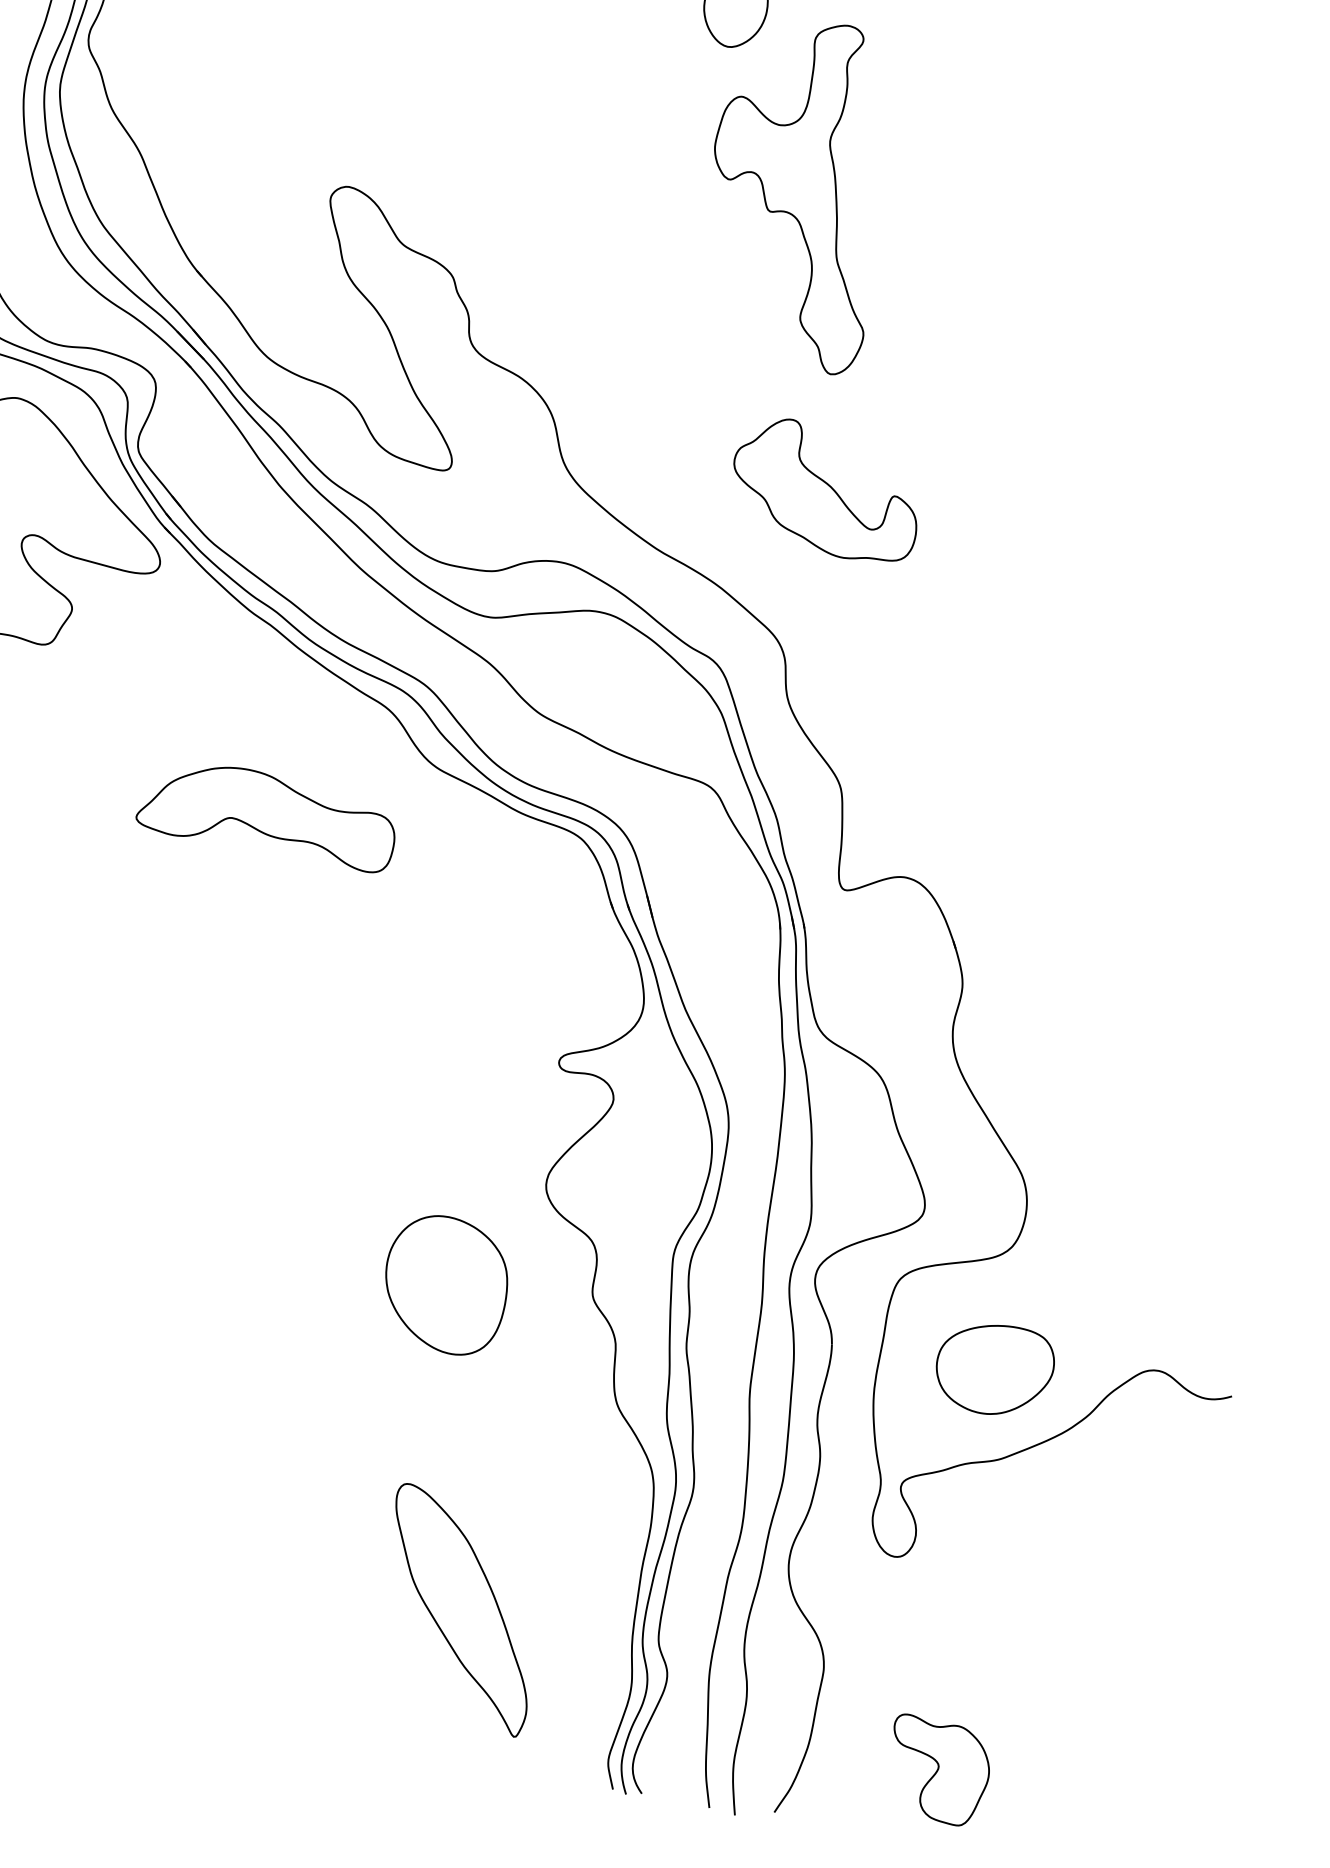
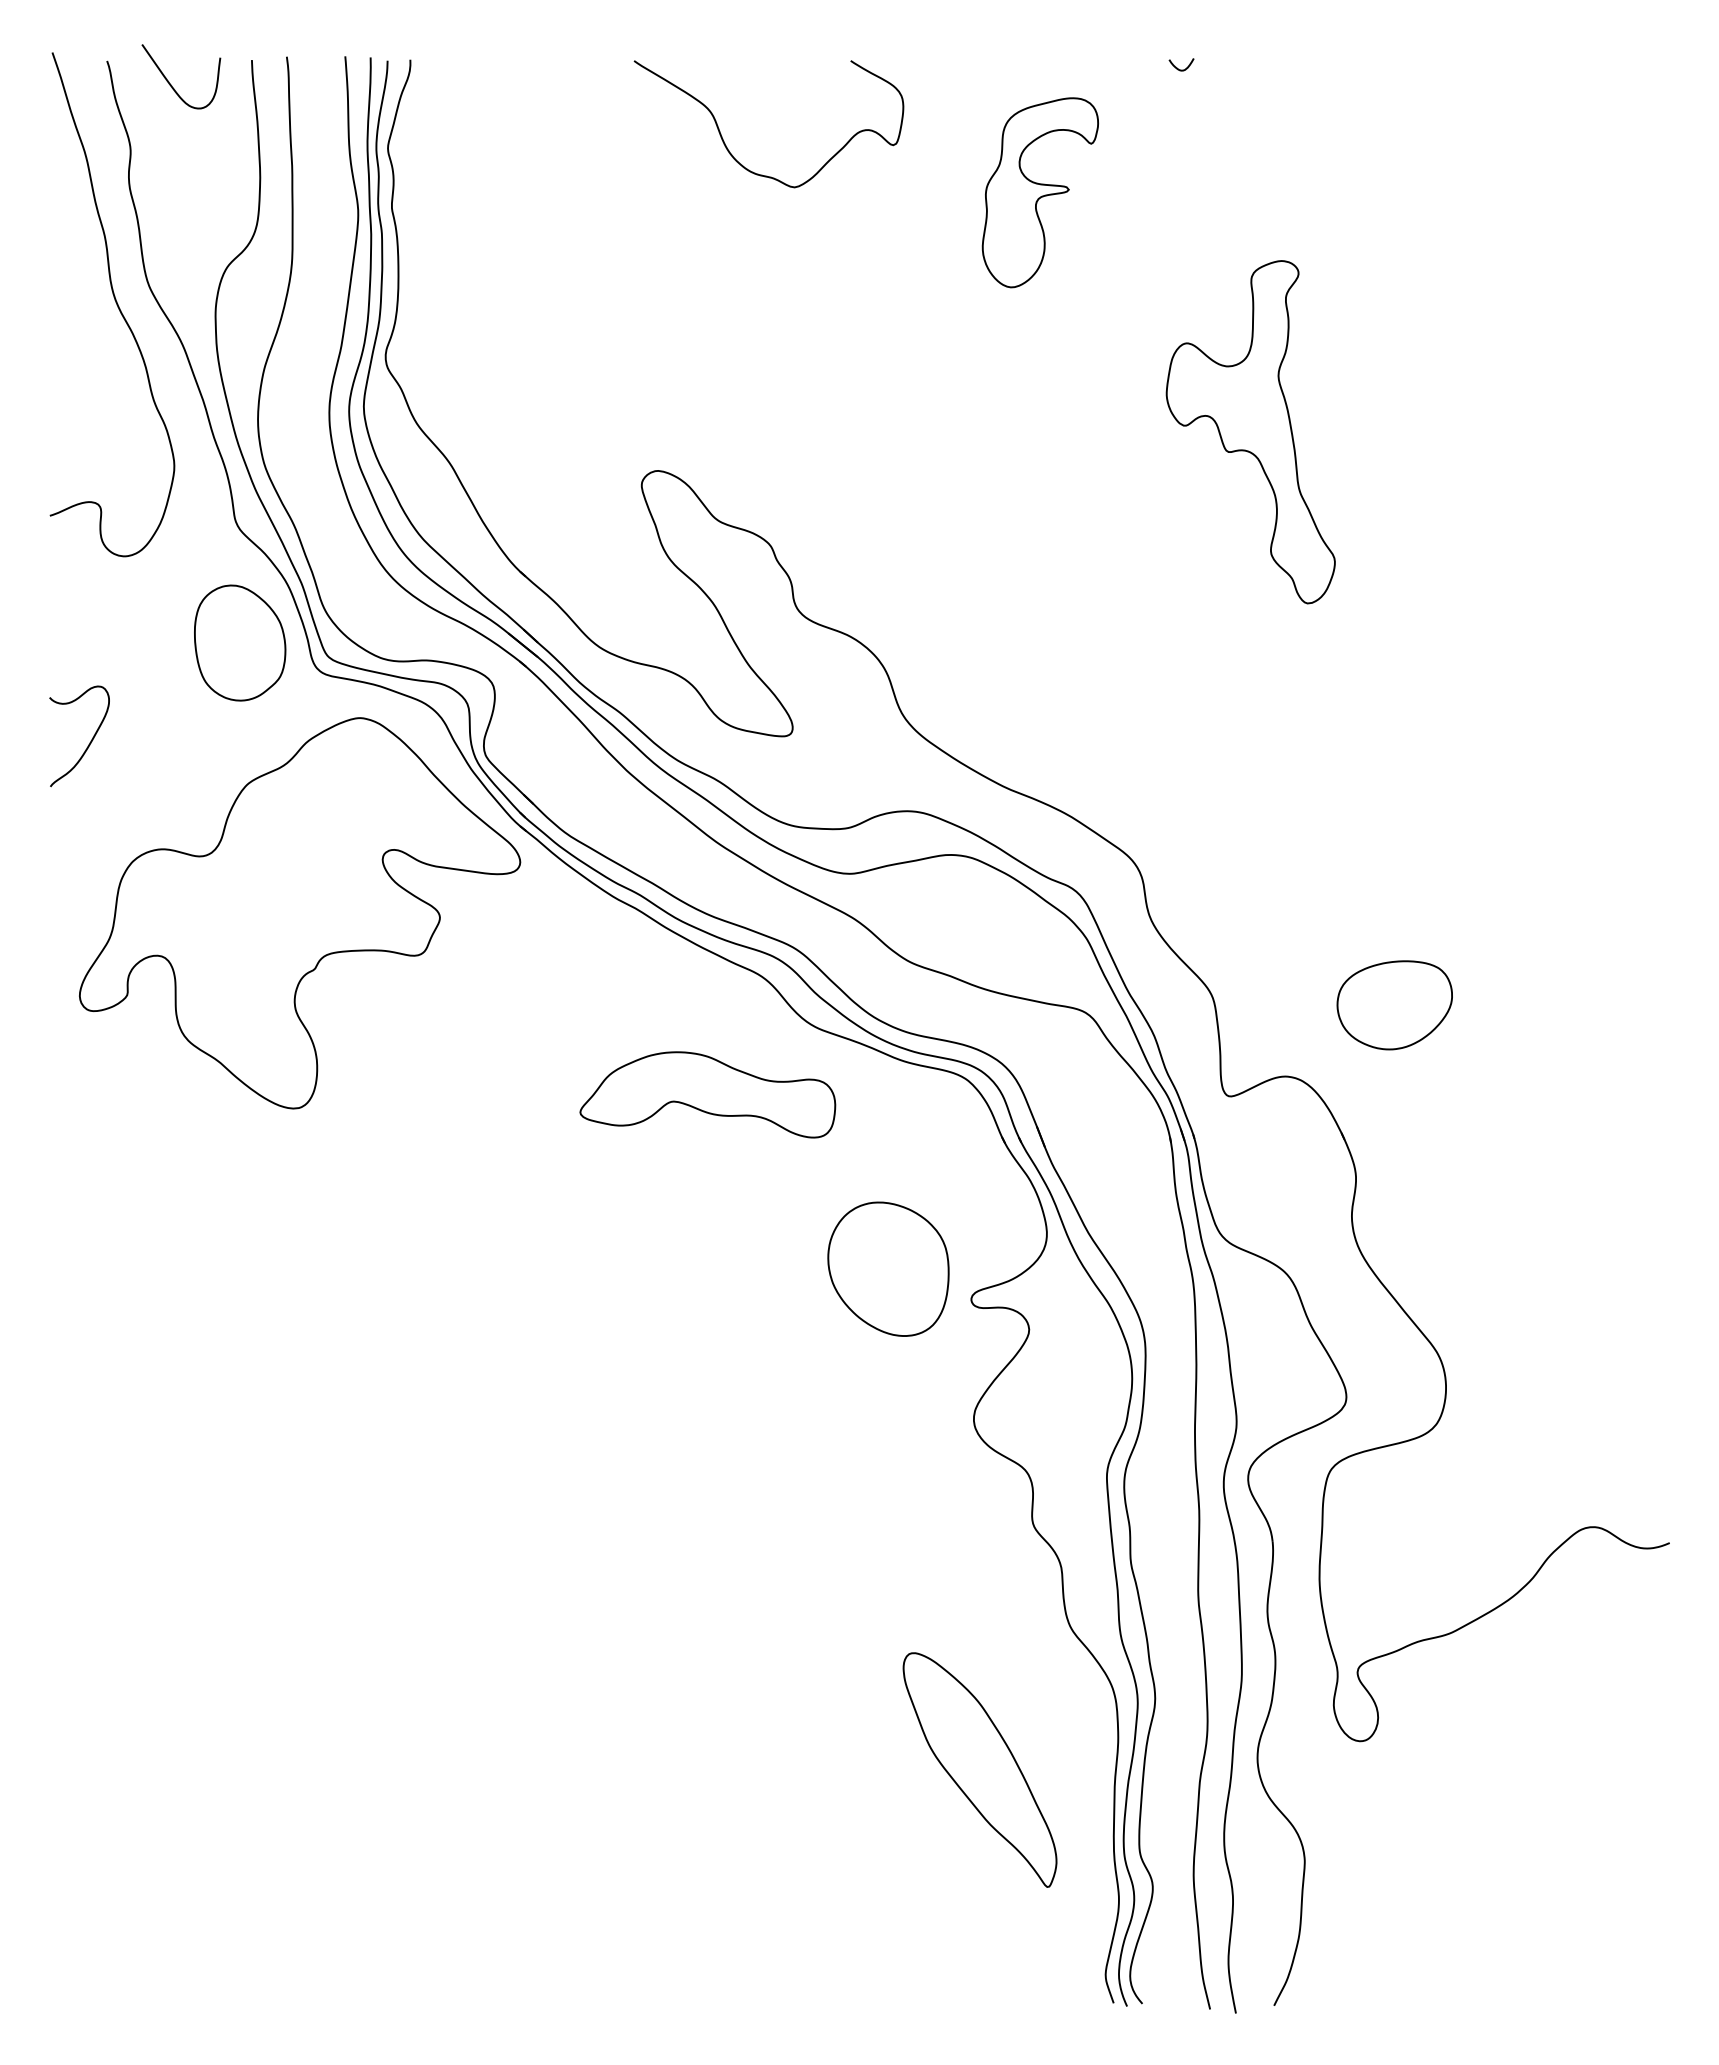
part: (794, 194) -> (1250, 432), moved
part: (826, 489) -> (1161, 707), removed
part: (266, 815) -> (707, 1094), moved
part: (446, 1284) -> (888, 1268), moved
part: (994, 1369) -> (1394, 1005), moved
part: (460, 1609) -> (979, 1769), moved
part: (938, 1770) -> (1429, 1944), removed

